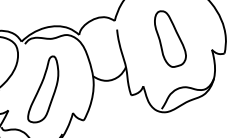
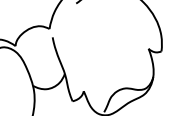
part: (170, 38) -> (106, 41), removed

